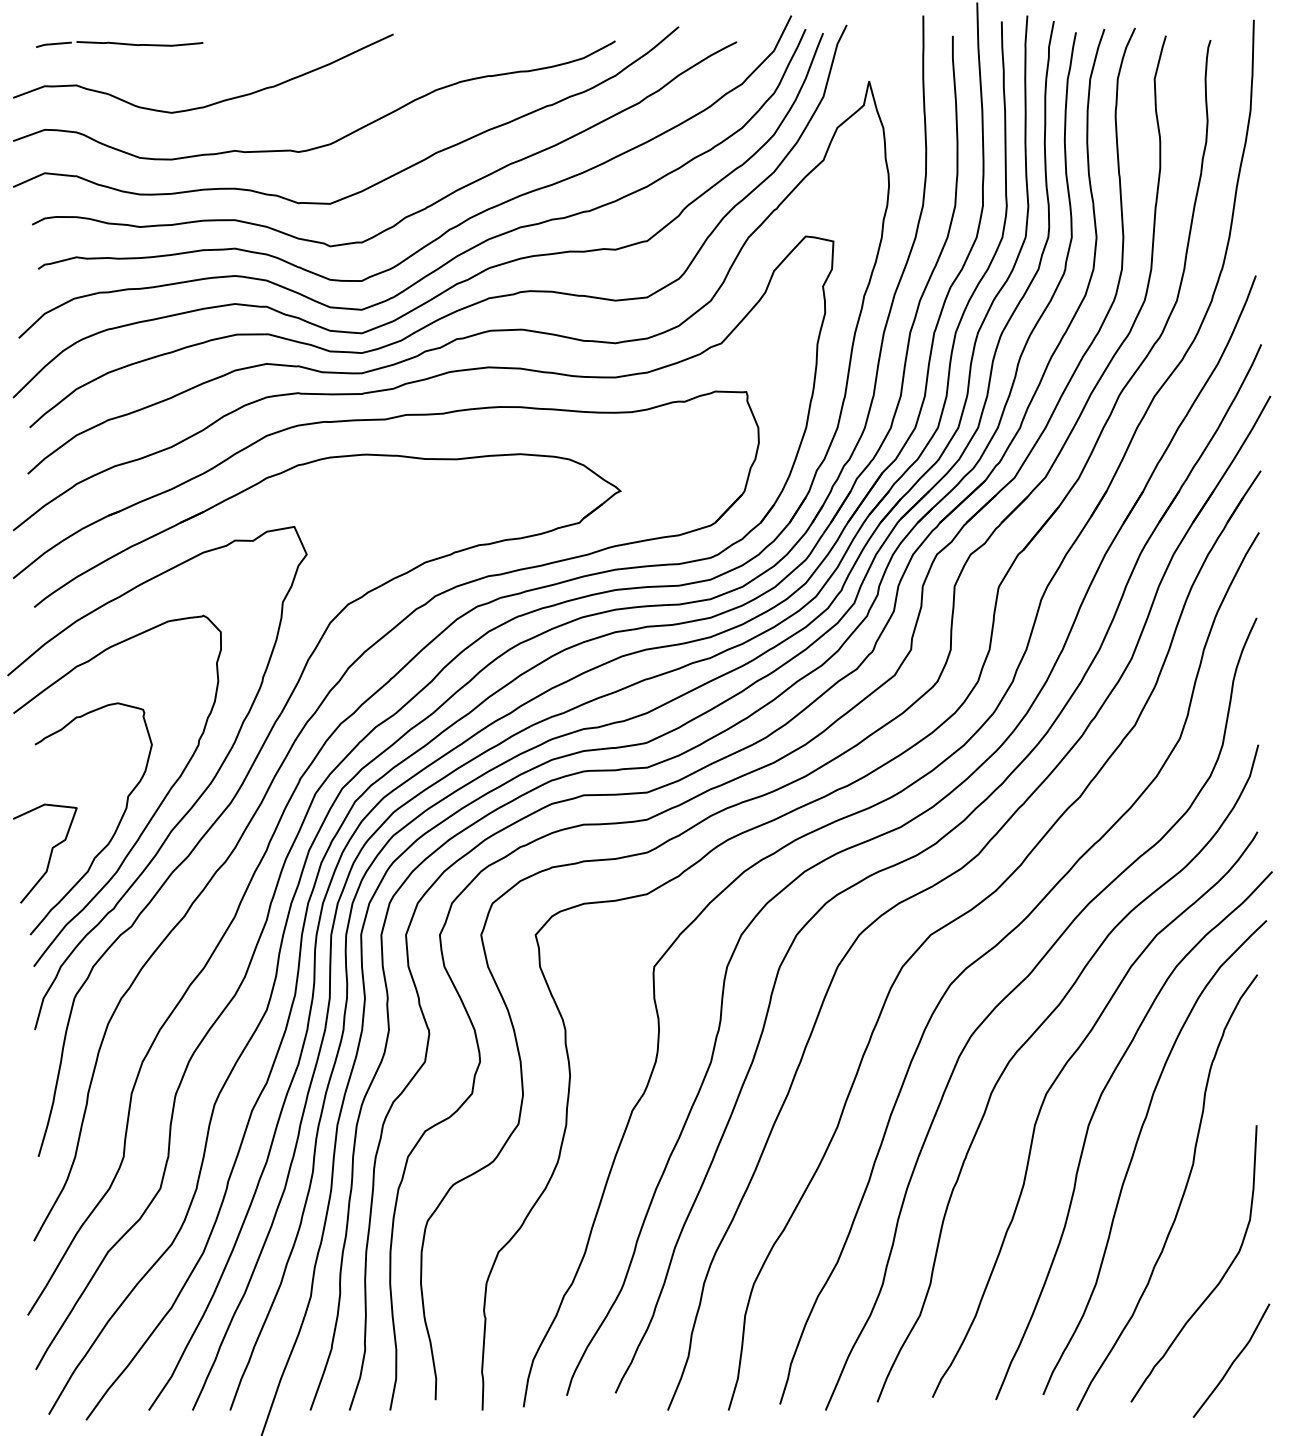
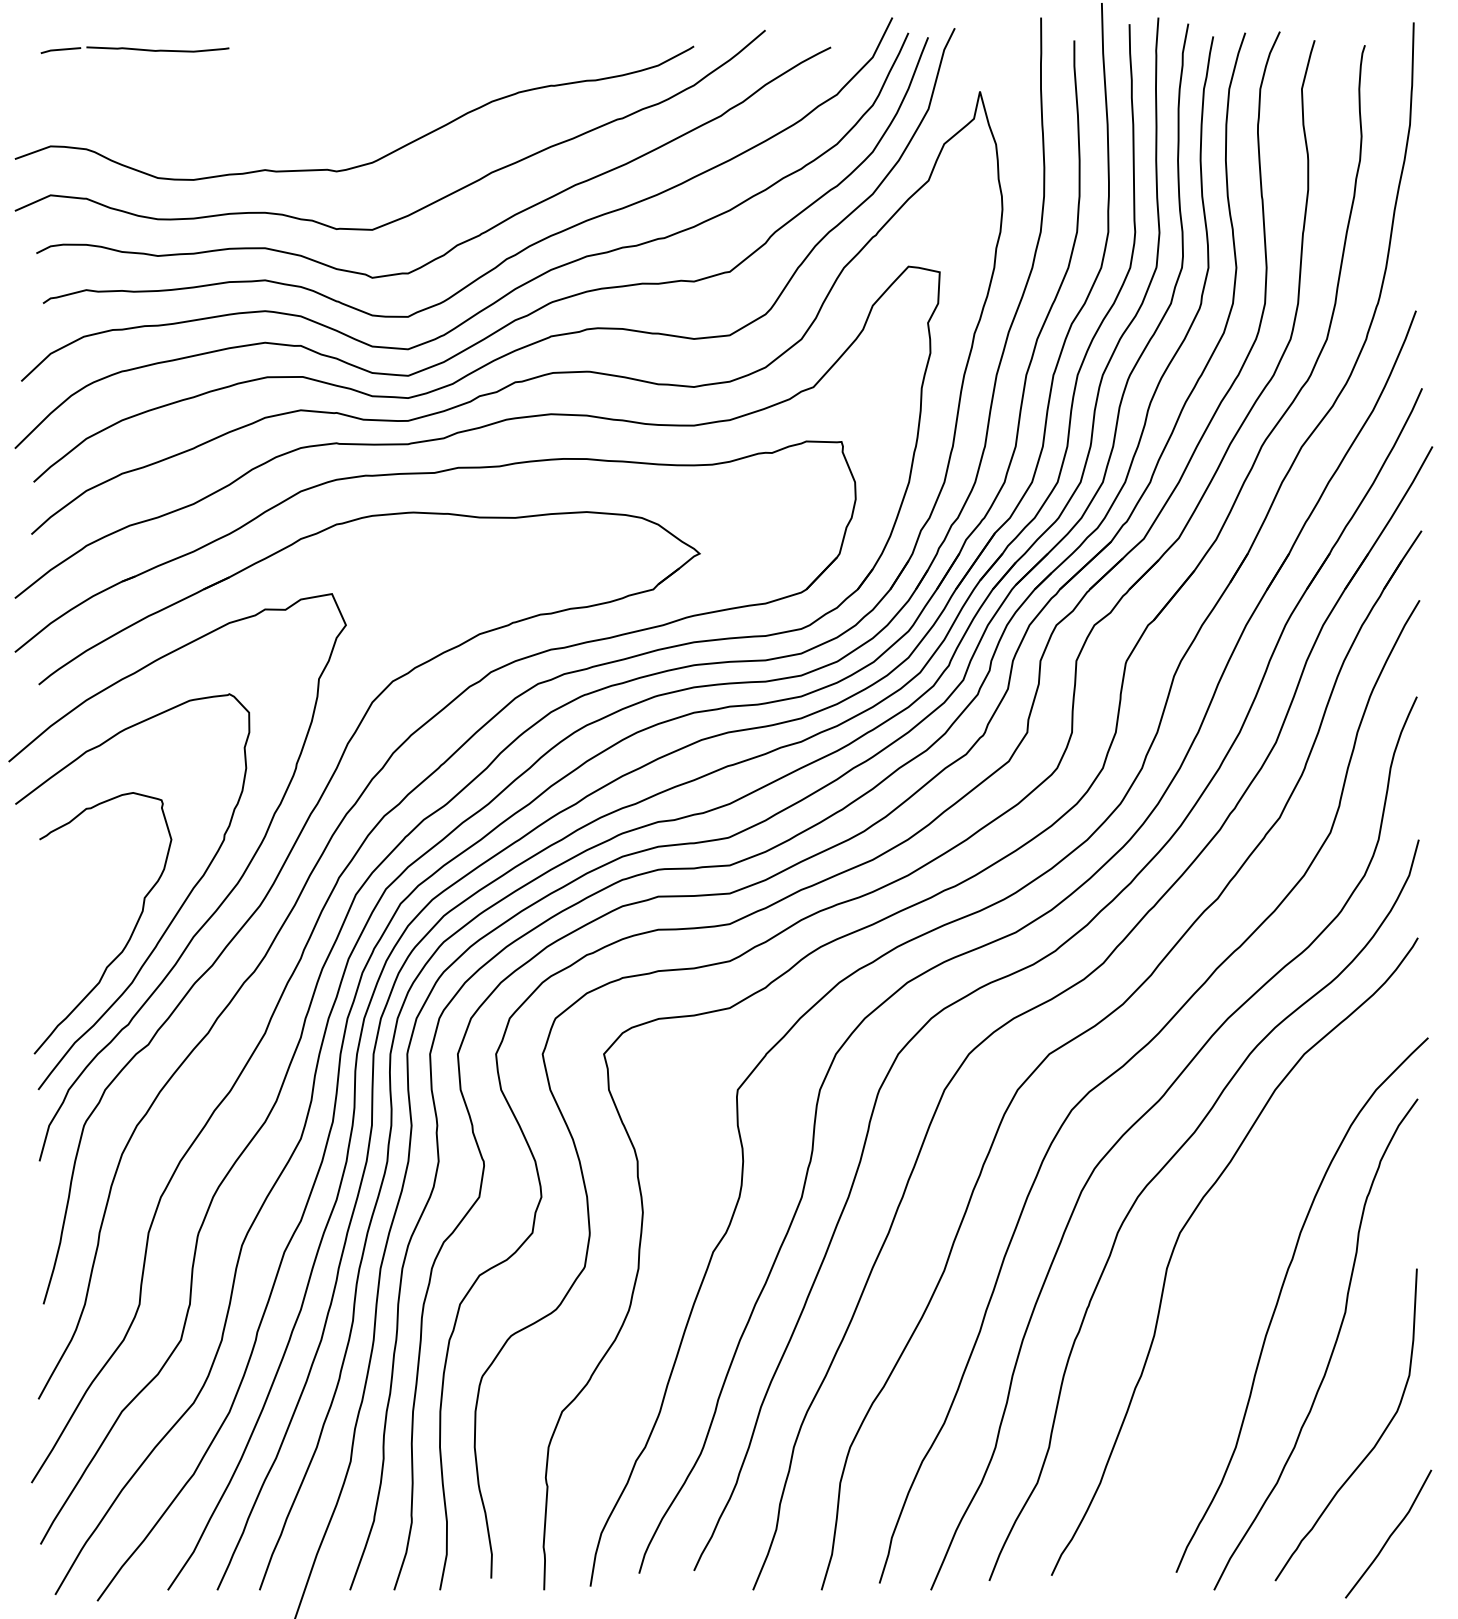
curve: (214, 102) -> (241, 115), removed
curve: (49, 855) -> (55, 964), removed
curve: (1091, 1121) -> (1230, 1264), removed

